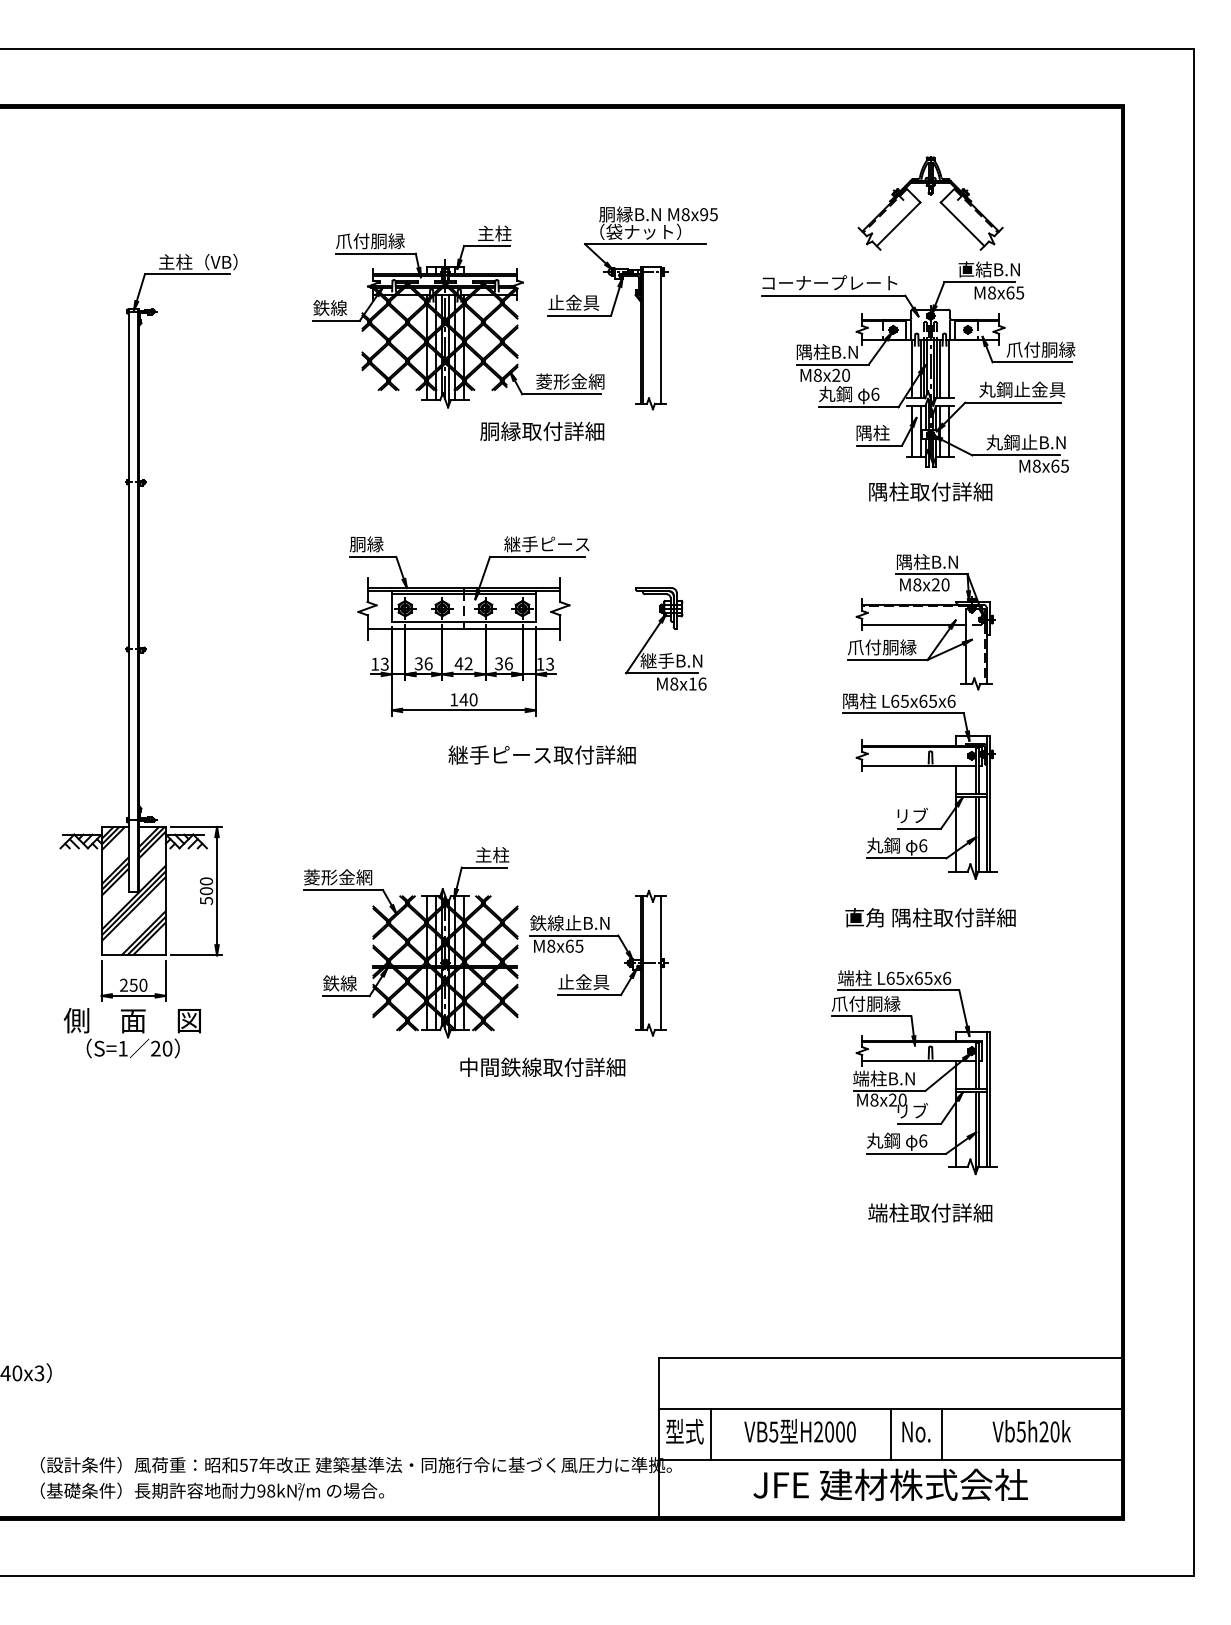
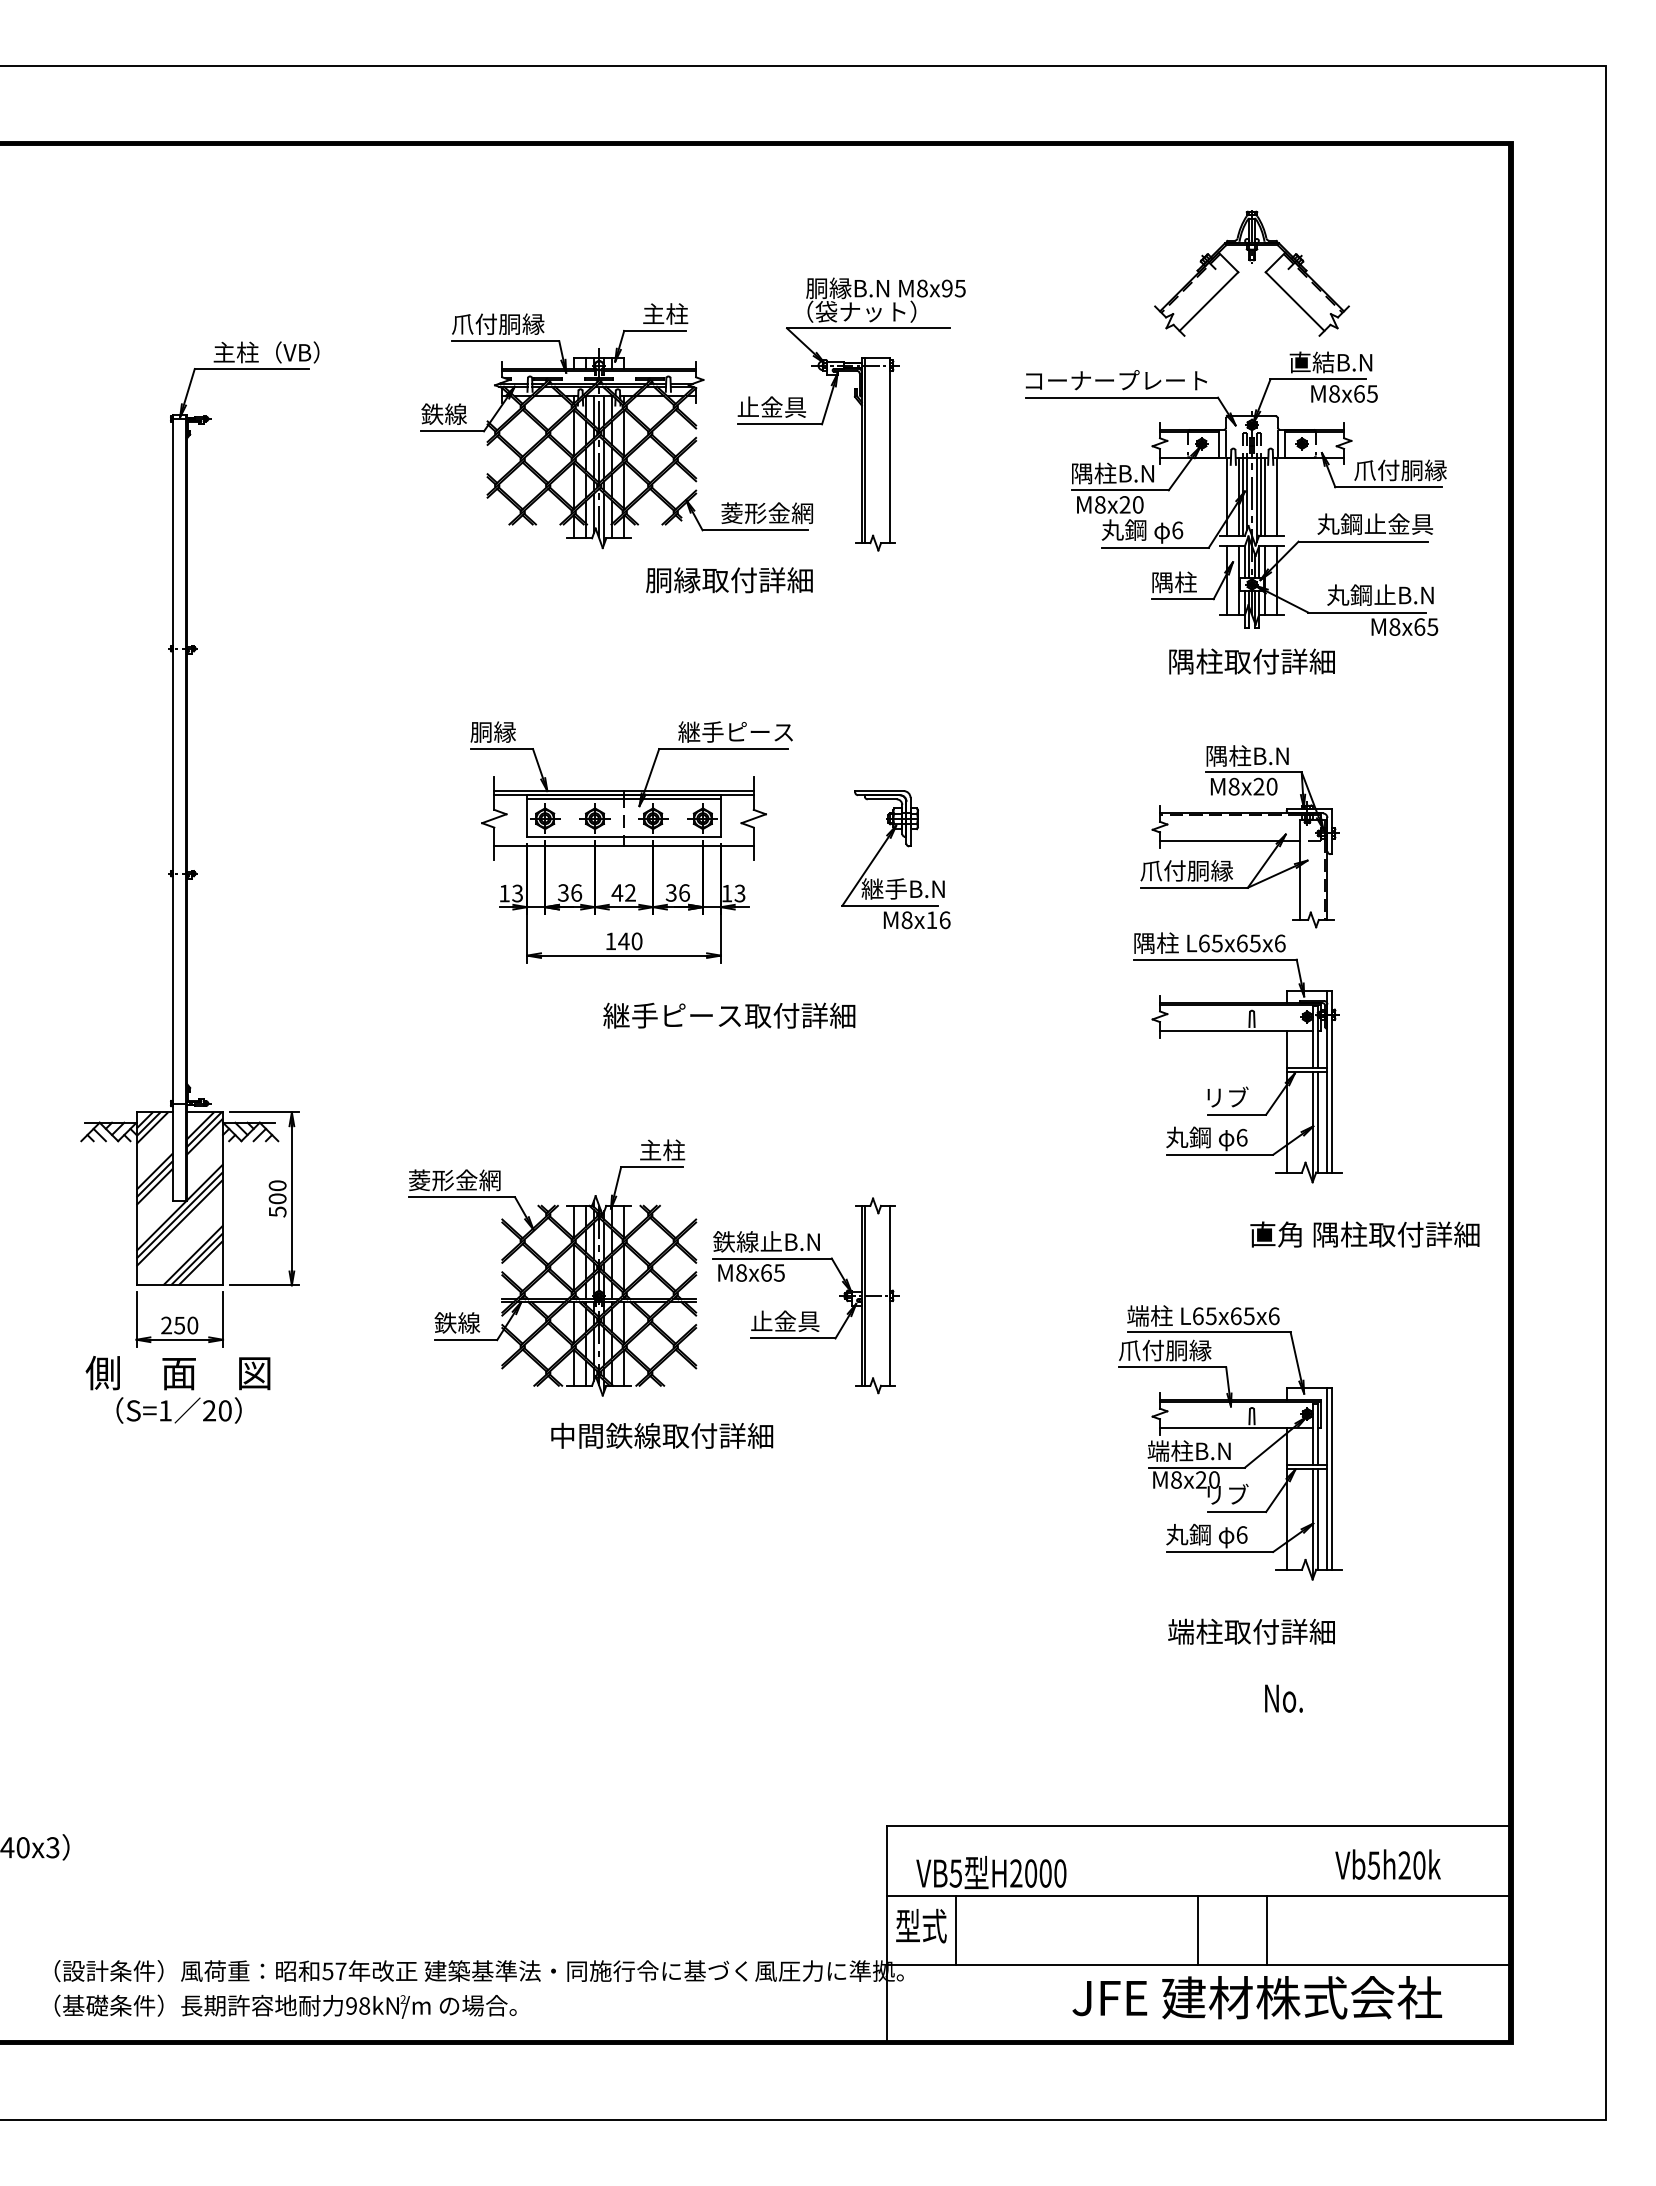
text: (930, 917) -> (1364, 1234), moved
text: (543, 1067) -> (662, 1435), moved
text: (800, 1431) -> (991, 1872), moved
text: (916, 1431) -> (1283, 1698), moved
text: (1031, 1431) -> (1387, 1864), moved
text: (890, 1484) -> (1256, 1997), moved

